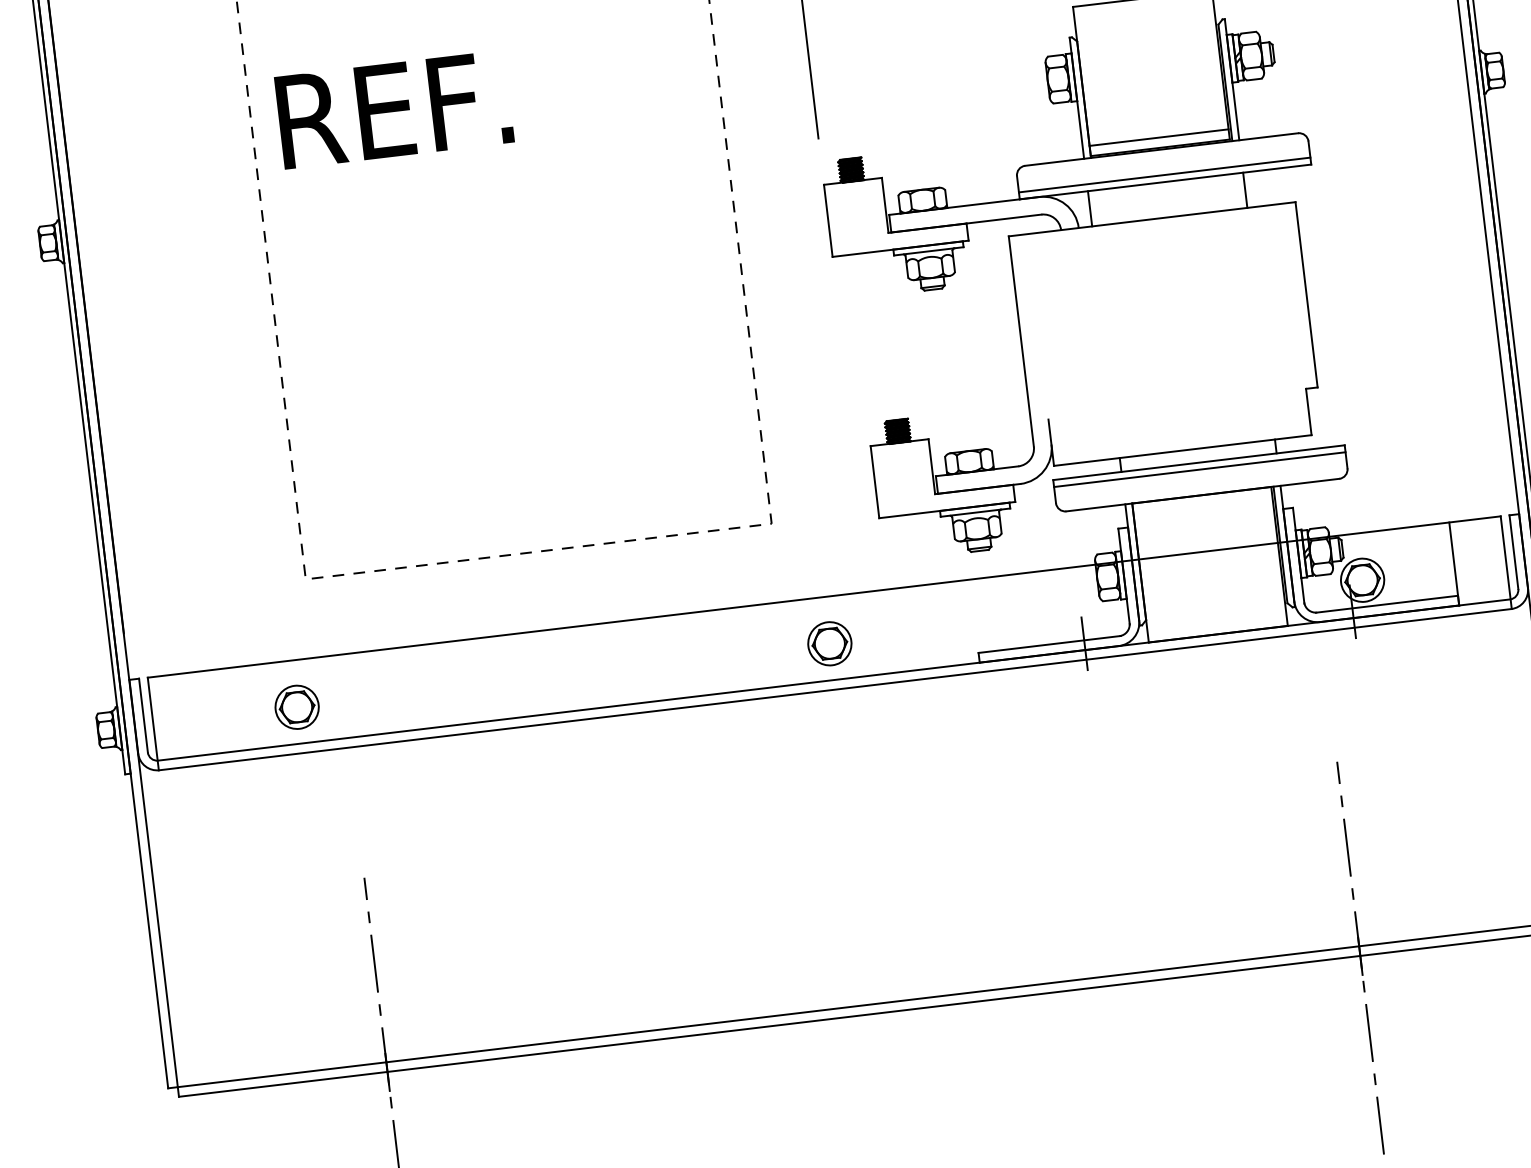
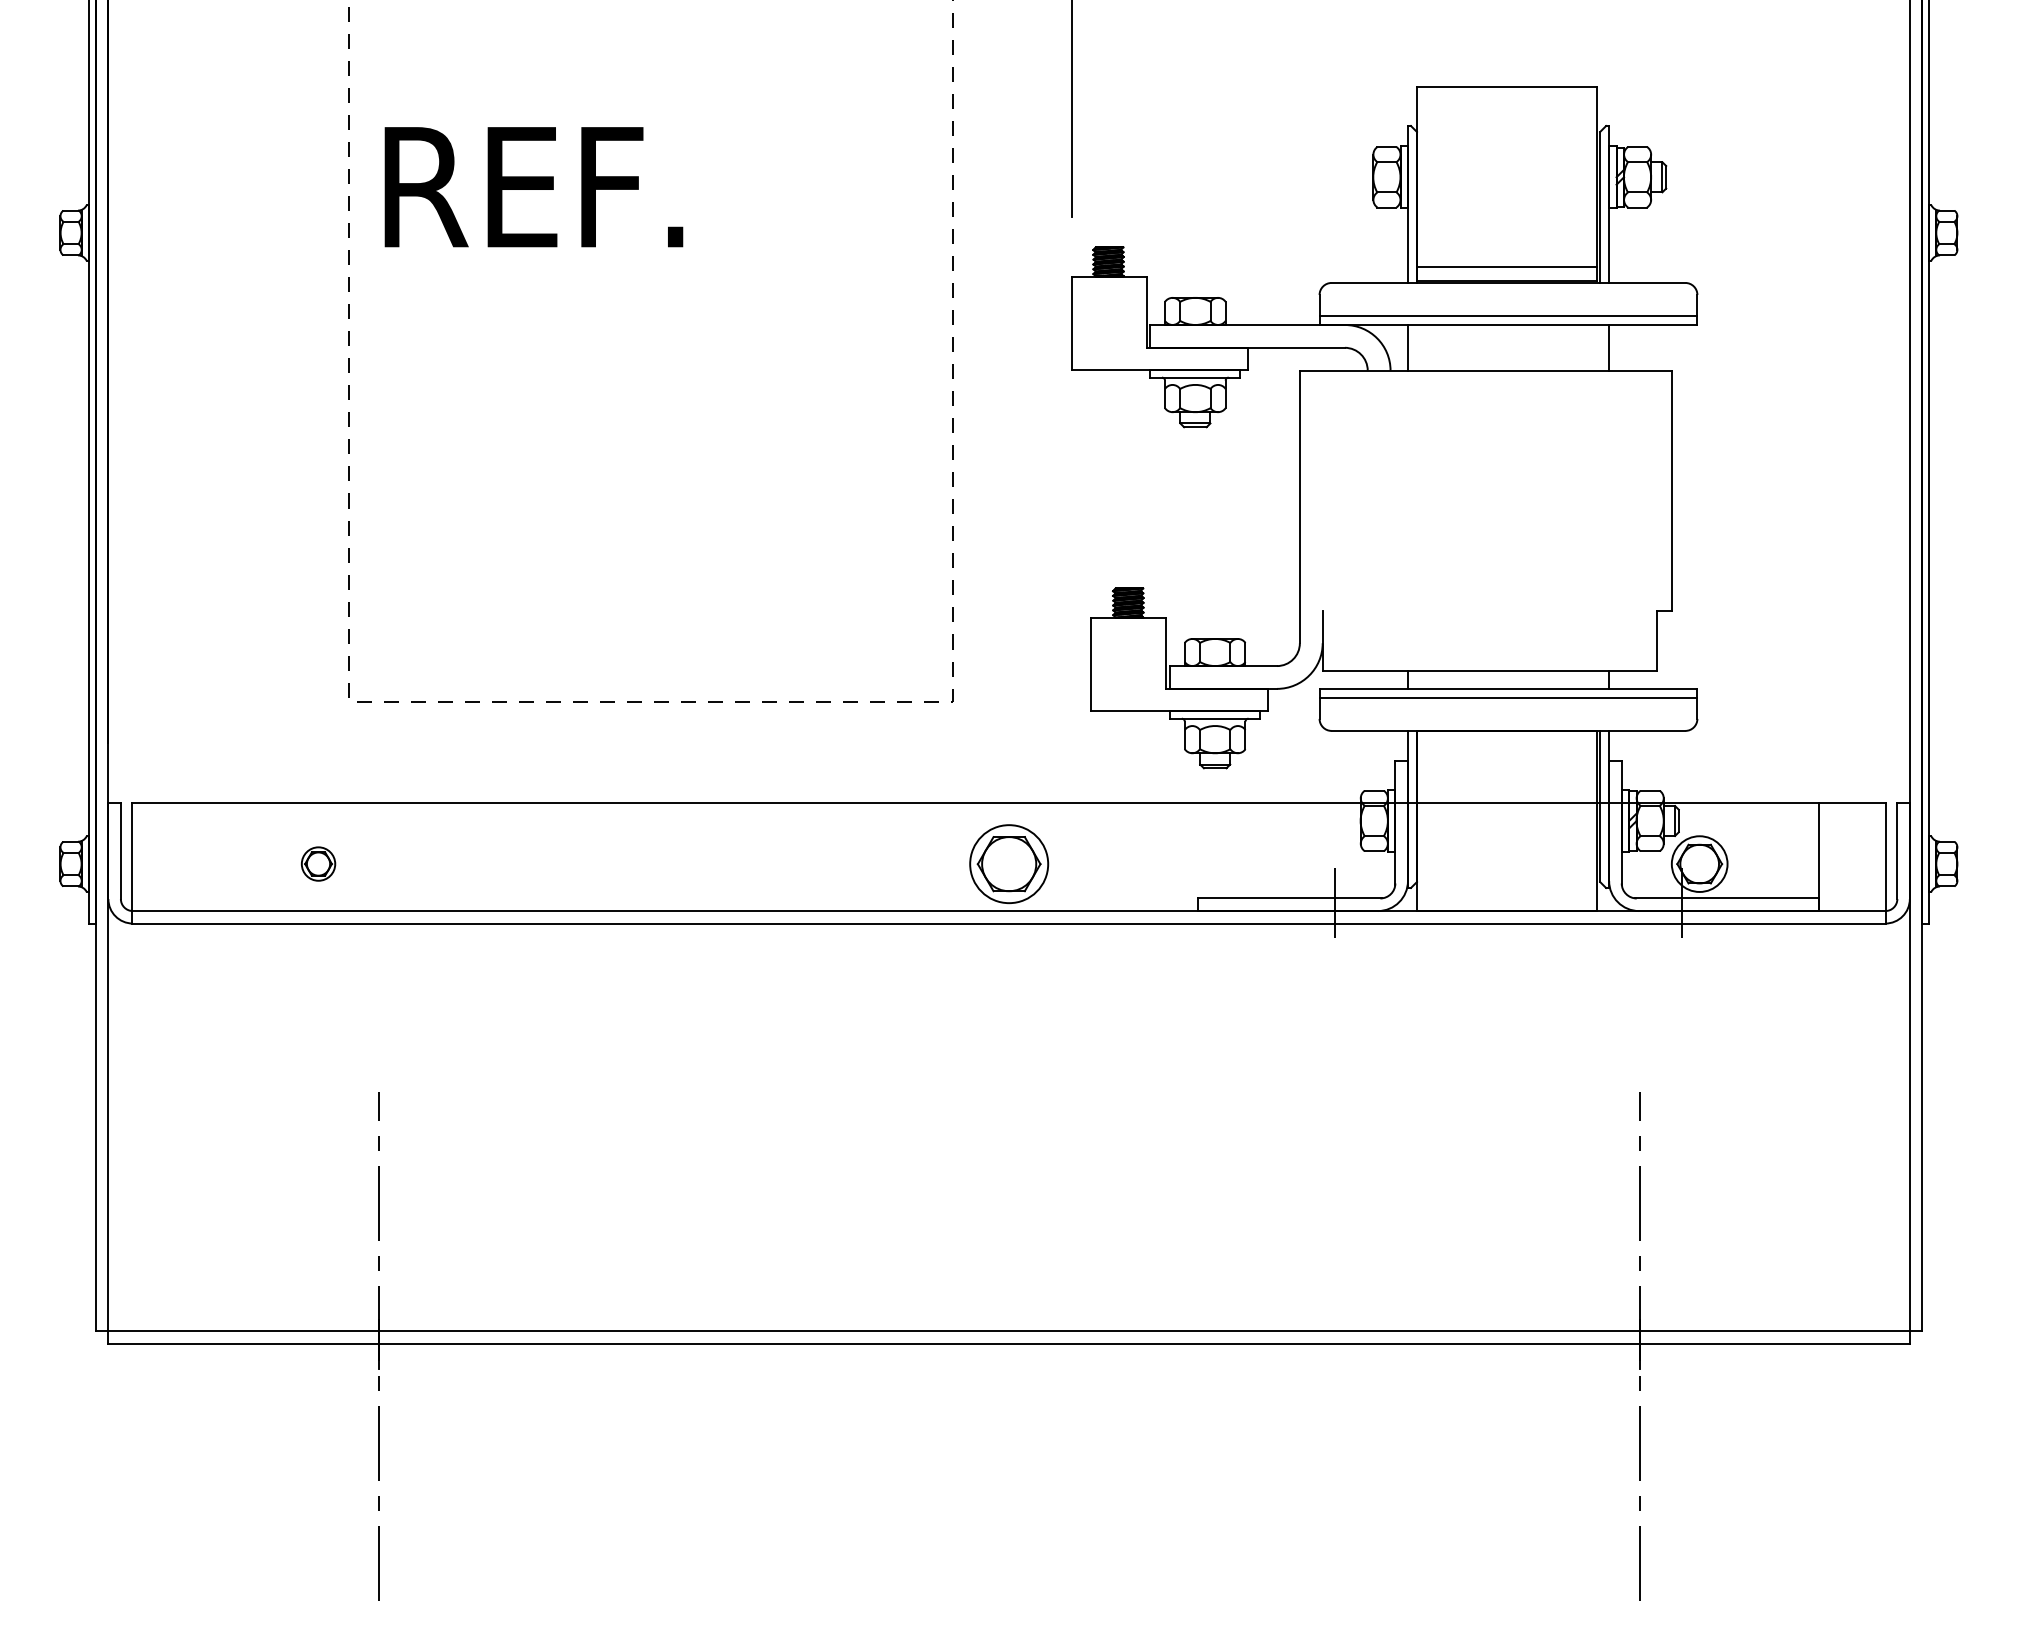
text: (394, 110) -> (533, 187), moved
part: (829, 643) -> (1008, 863), size x1.4
part: (297, 706) -> (318, 863), size x0.6

